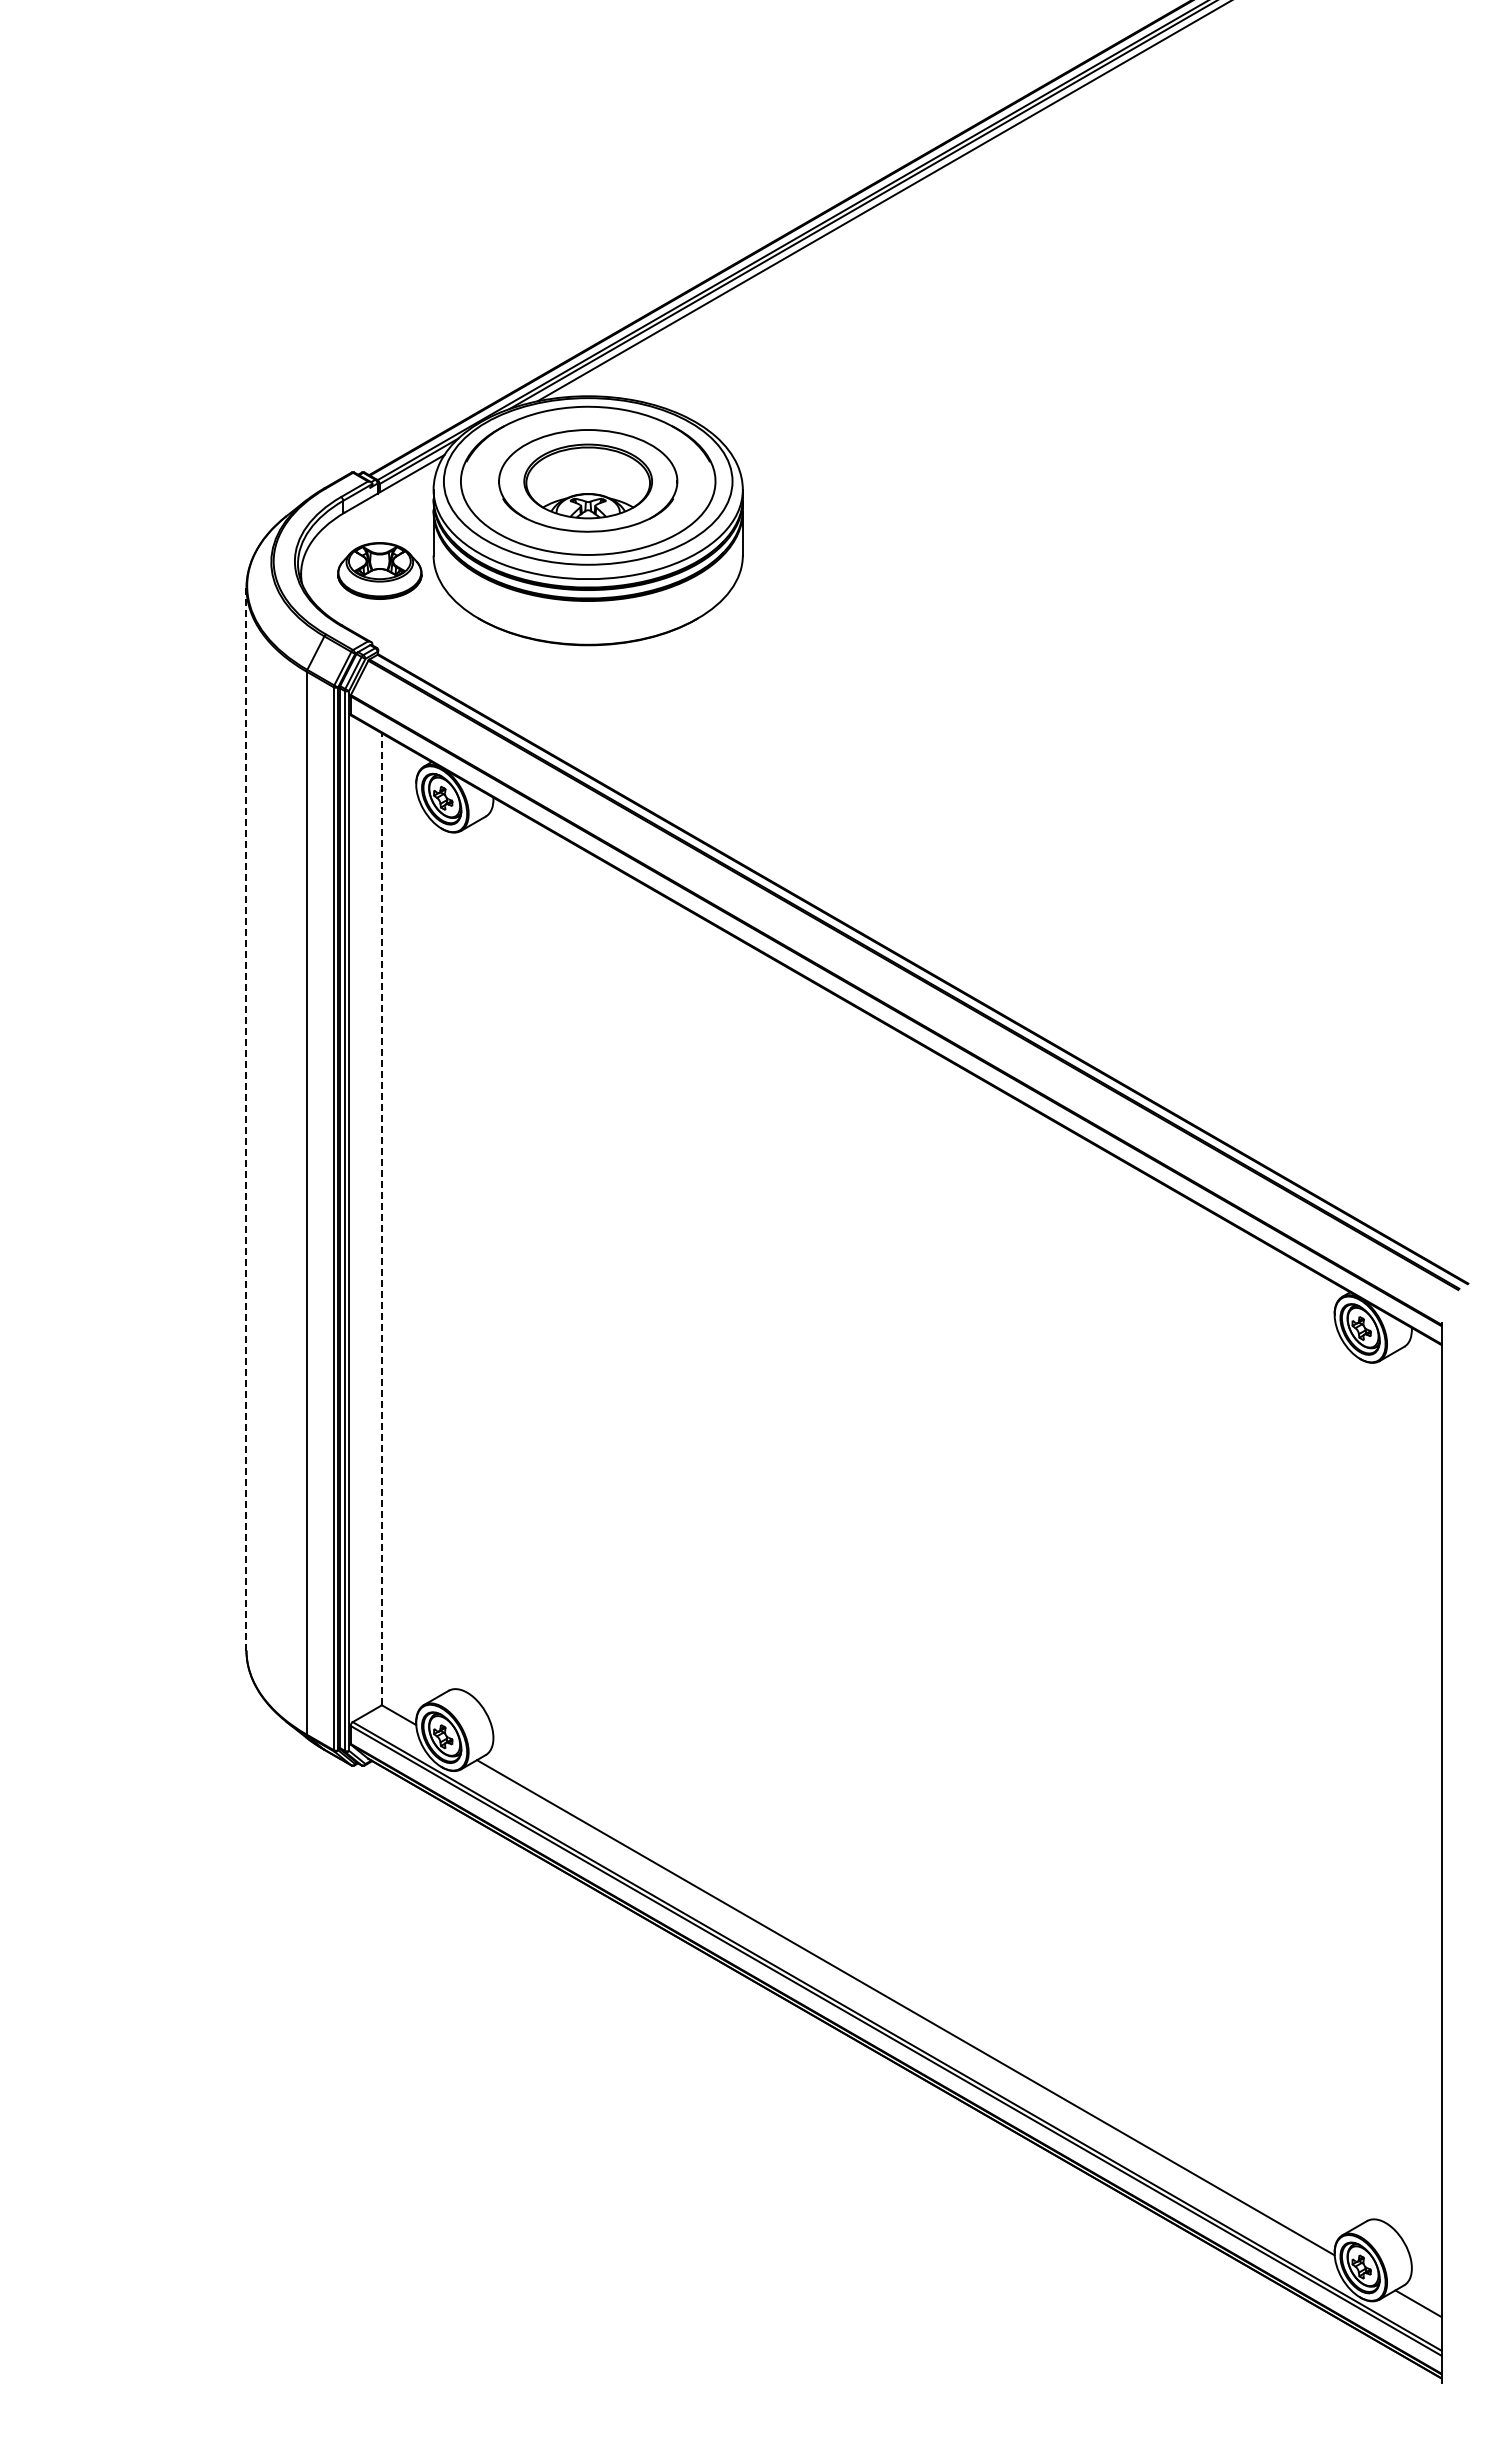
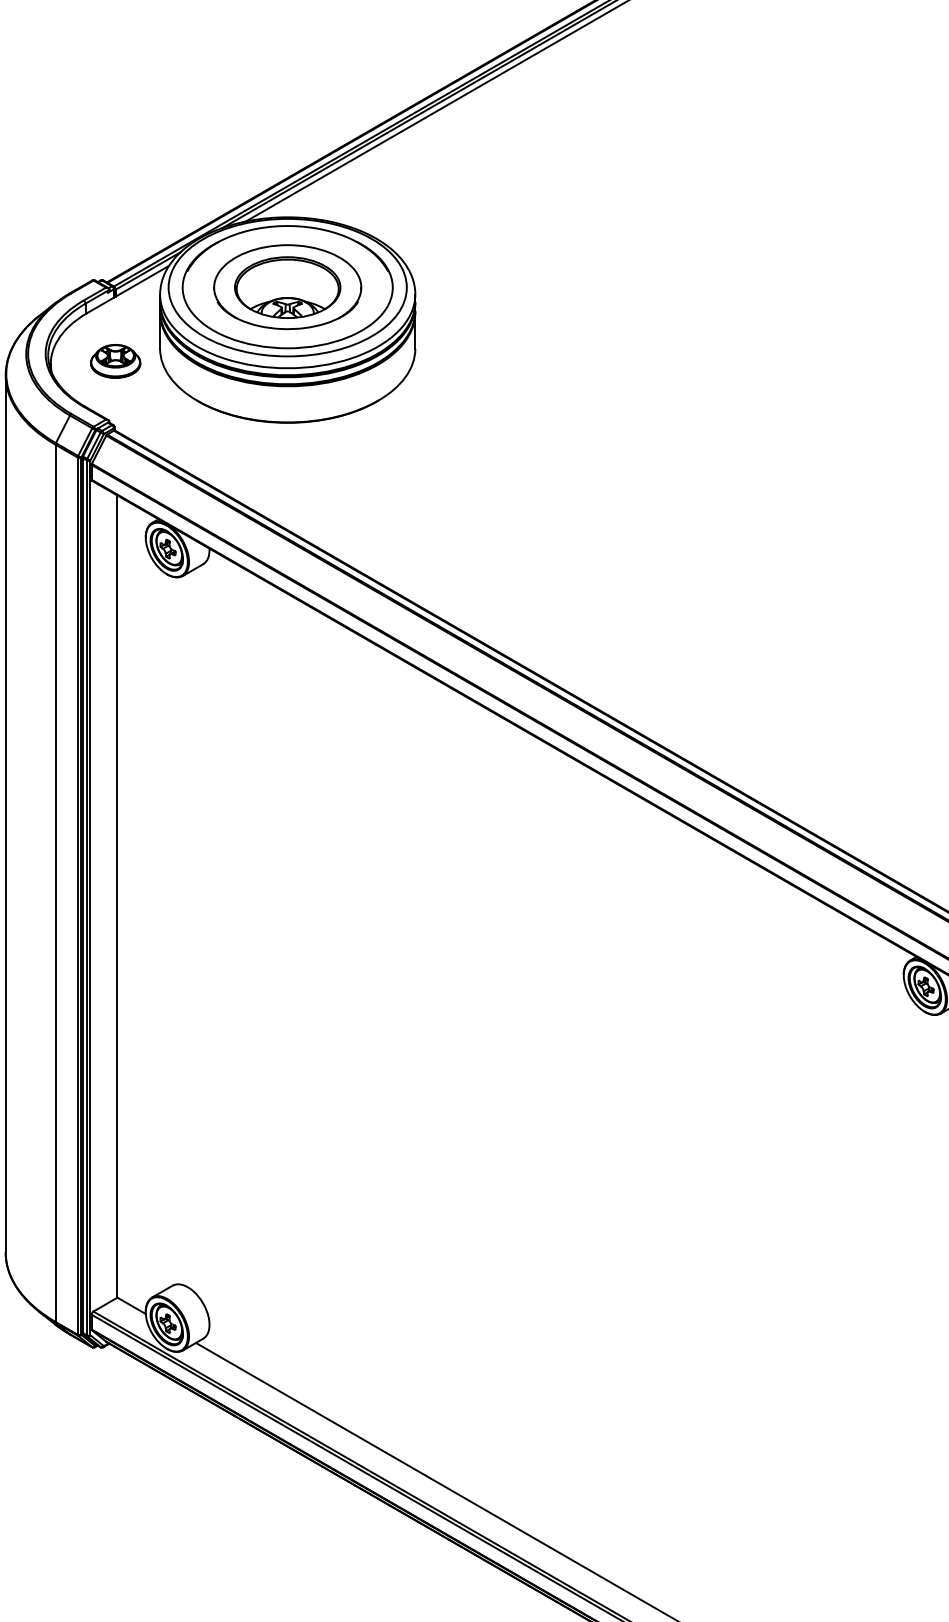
part: (379, 570) -> (115, 361), size x0.71
line: (246, 1119) -> (5, 814), dashed -> solid
line: (381, 1219) -> (117, 896), dashed -> solid

